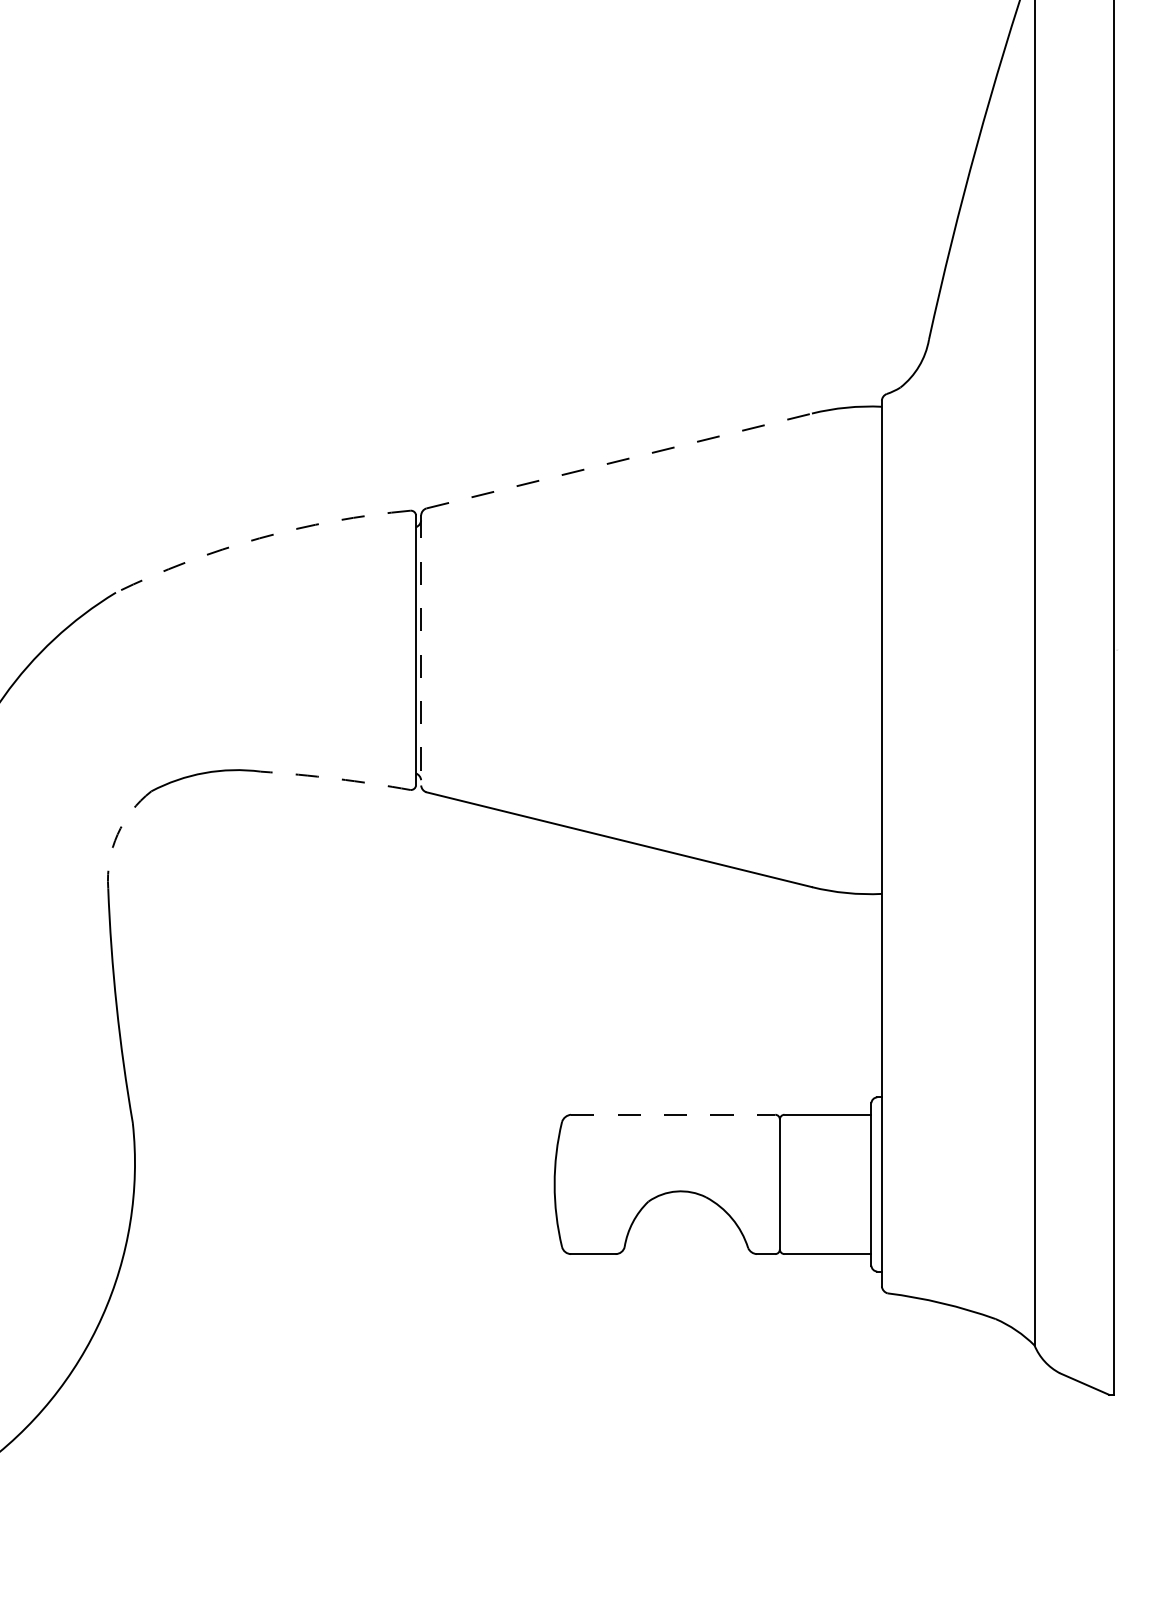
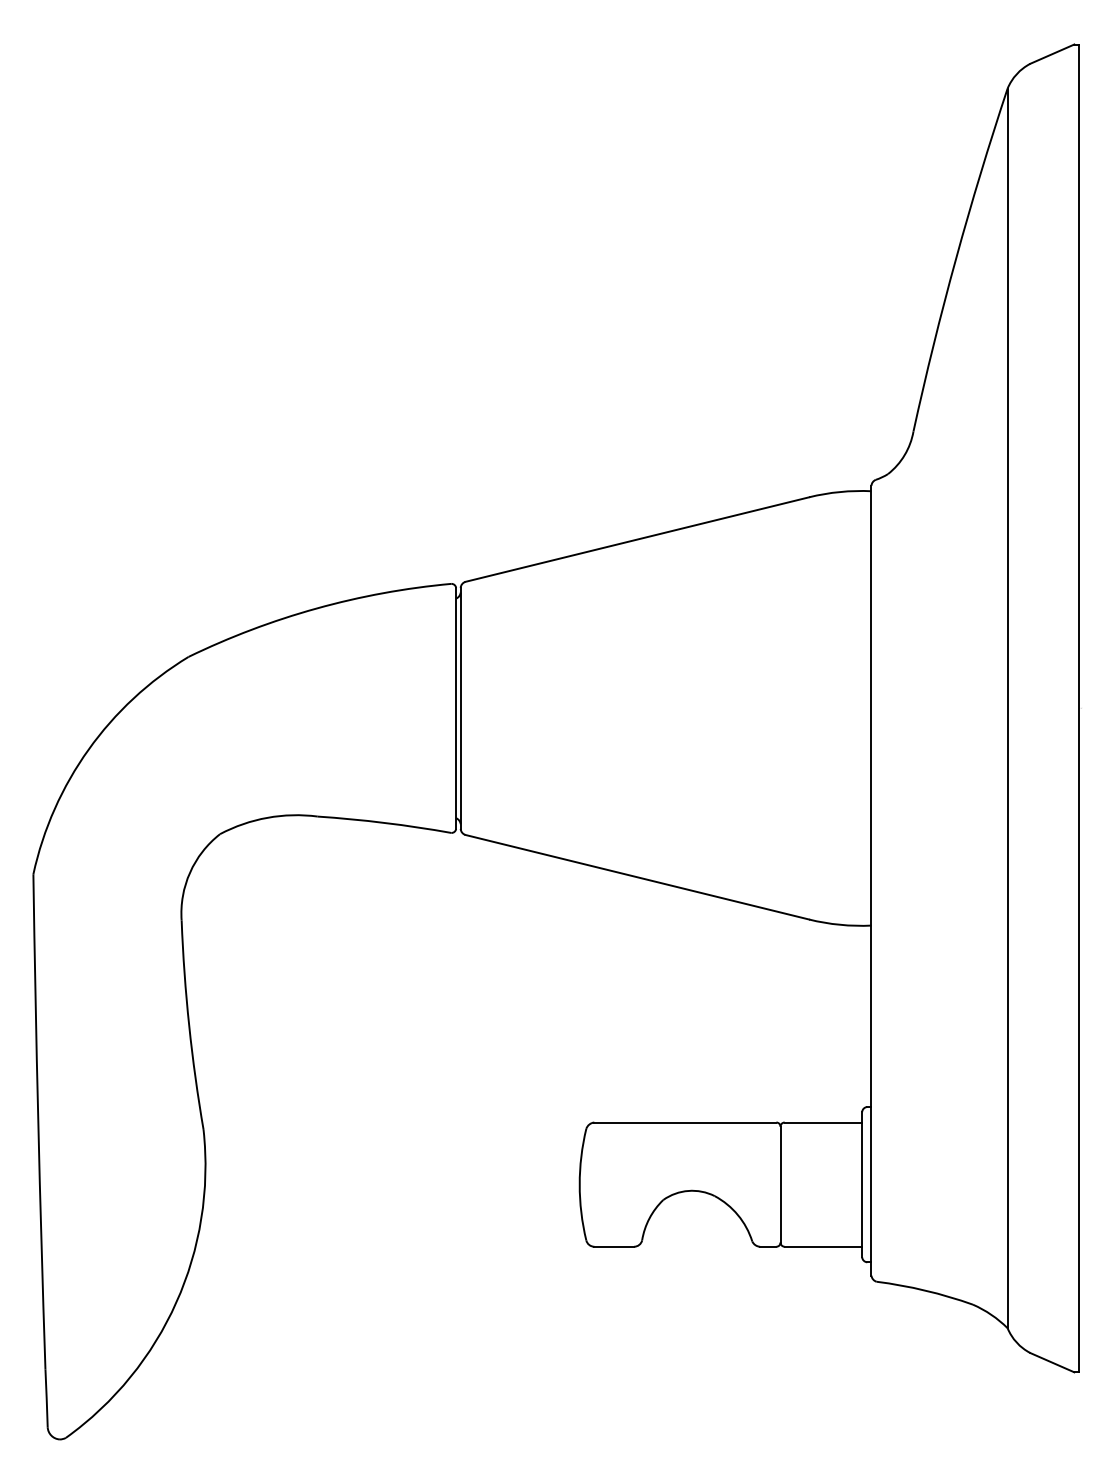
line: (619, 460) -> (637, 539), dashed -> solid
arc: (259, 538) -> (316, 608), dashed -> solid
line: (420, 650) -> (460, 708), dashed -> solid
arc: (335, 778) -> (384, 822), dashed -> solid
arc: (118, 834) -> (190, 872), dashed -> solid
line: (673, 1114) -> (685, 1122), dashed -> solid

